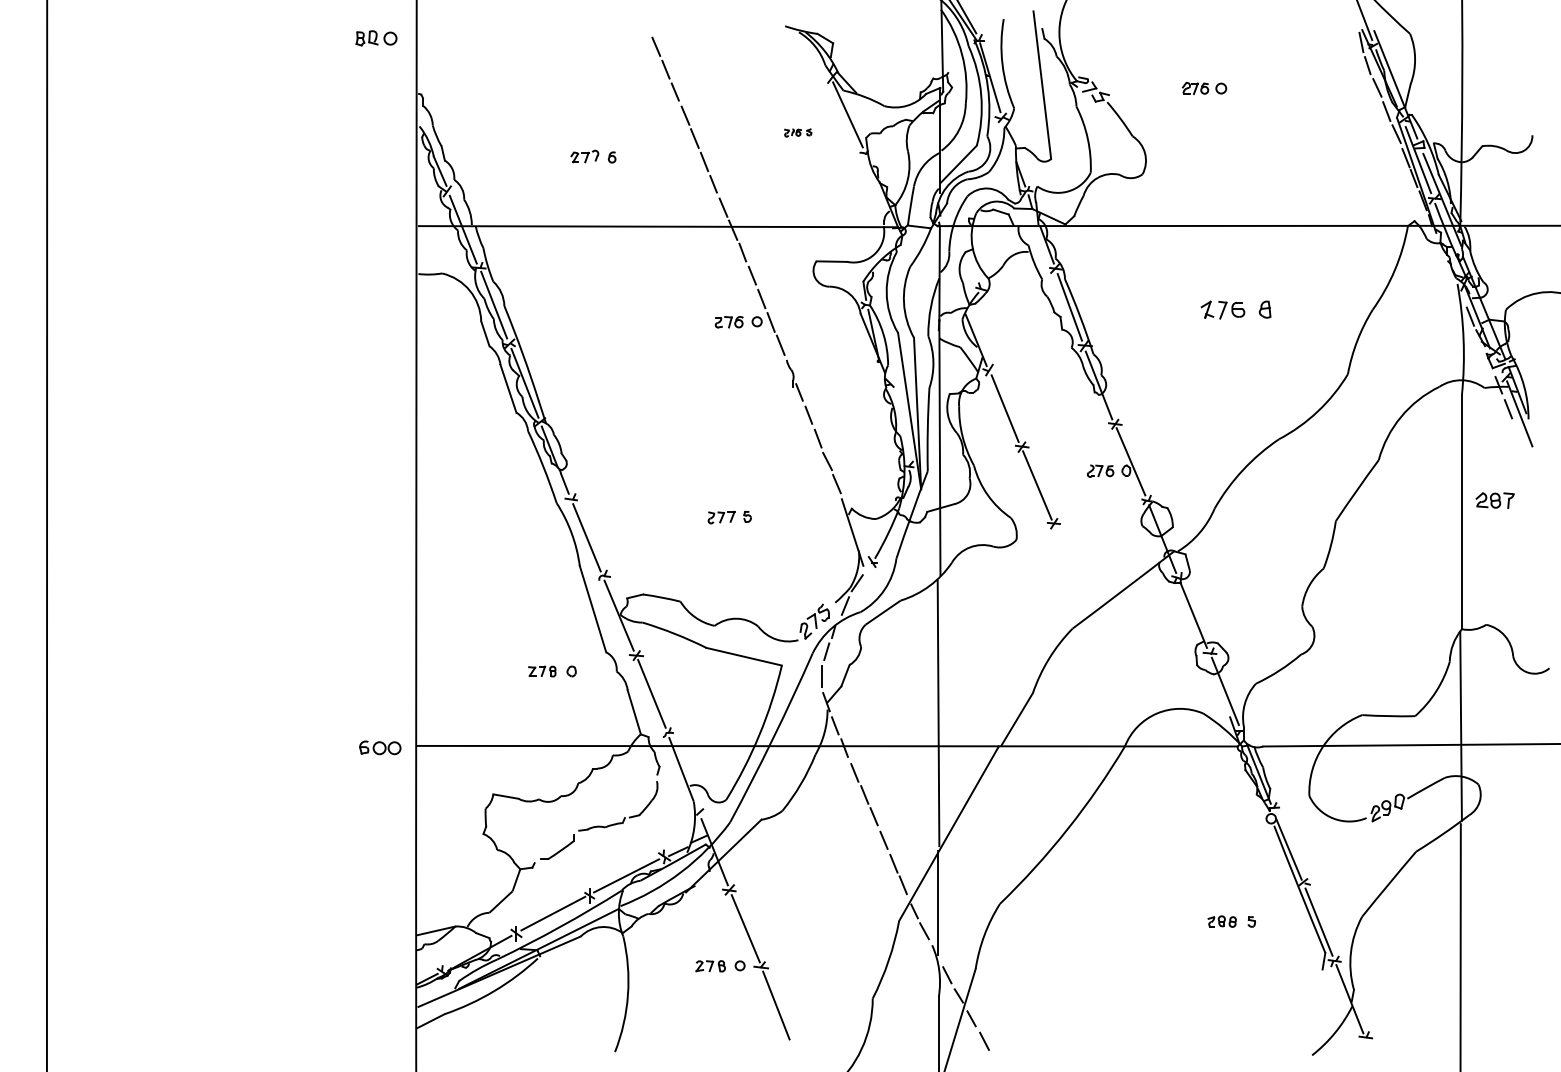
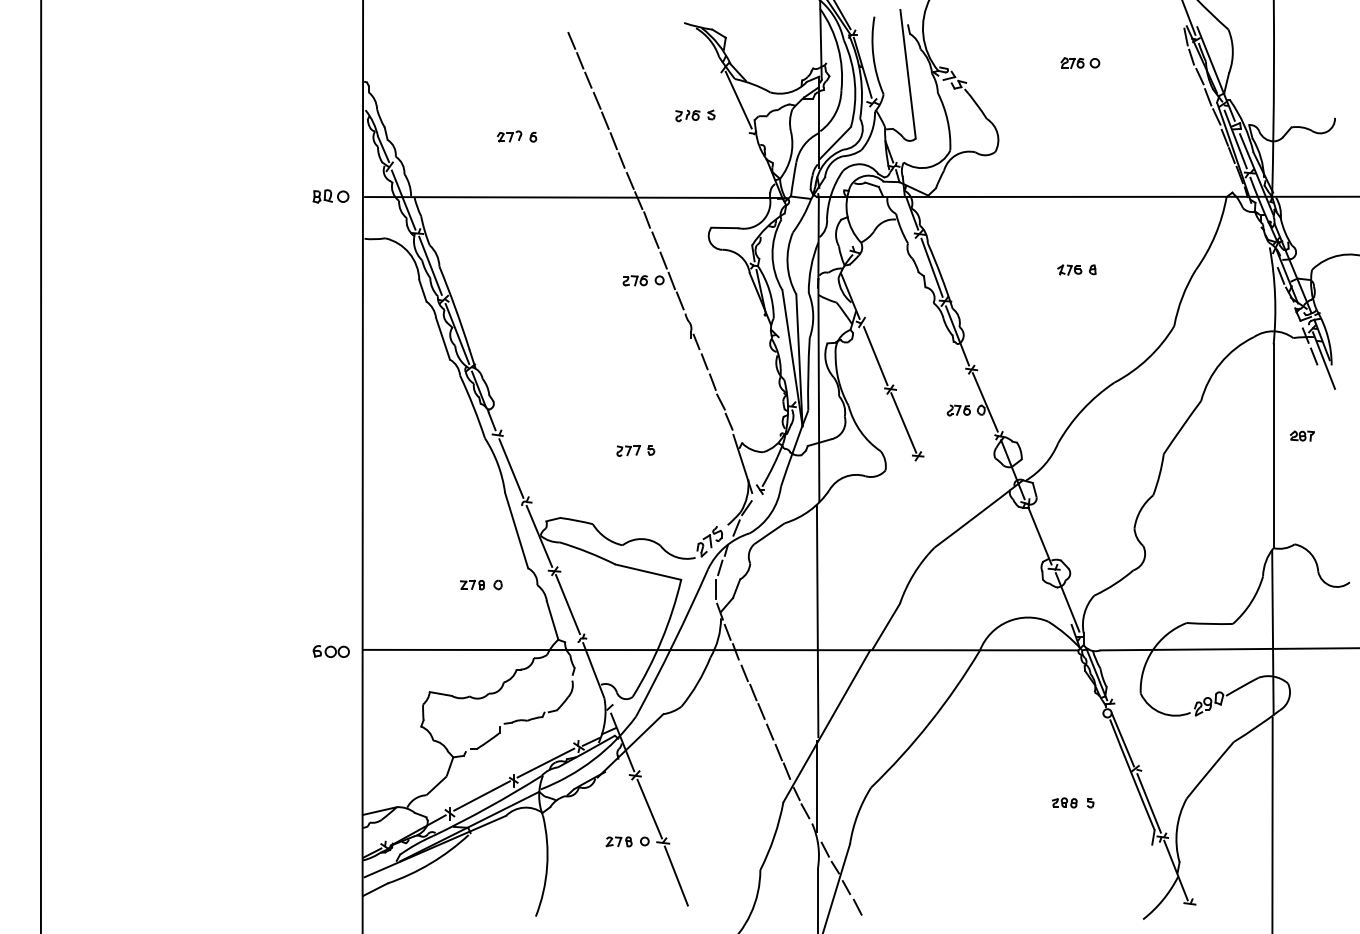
part: (375, 38) -> (330, 196), moved
part: (1204, 87) -> (1080, 62), moved
part: (798, 132) -> (695, 115), size x1.67
part: (1235, 309) -> (1076, 269), size x0.62
part: (1493, 499) -> (1301, 435), size x0.71

